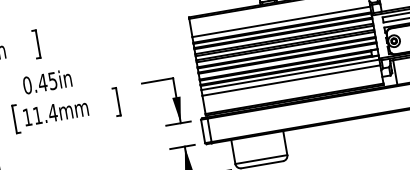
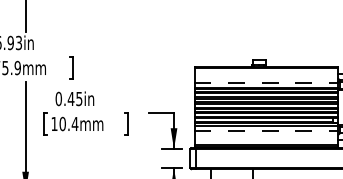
line: (281, 22) -> (266, 83), solid -> dashed
line: (291, 80) -> (266, 130), solid -> dashed
text: (37, 114) -> (62, 123), 11.4mm -> 10.4mm

